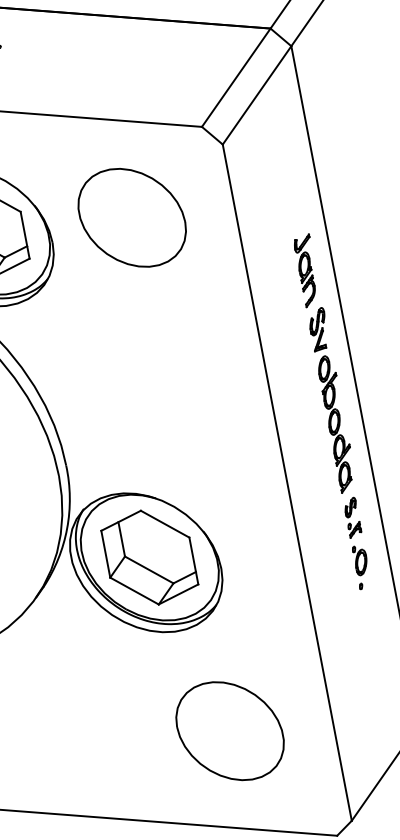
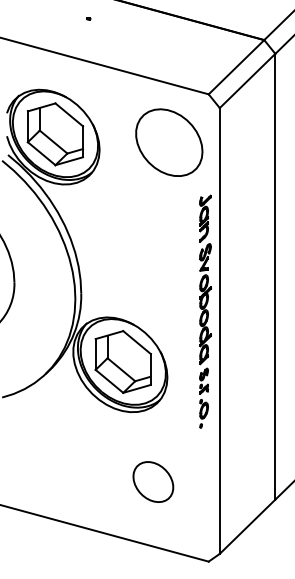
part: (132, 217) -> (169, 142), moved
part: (334, 411) -> (205, 311), moved
part: (230, 730) -> (153, 481), size x0.6

